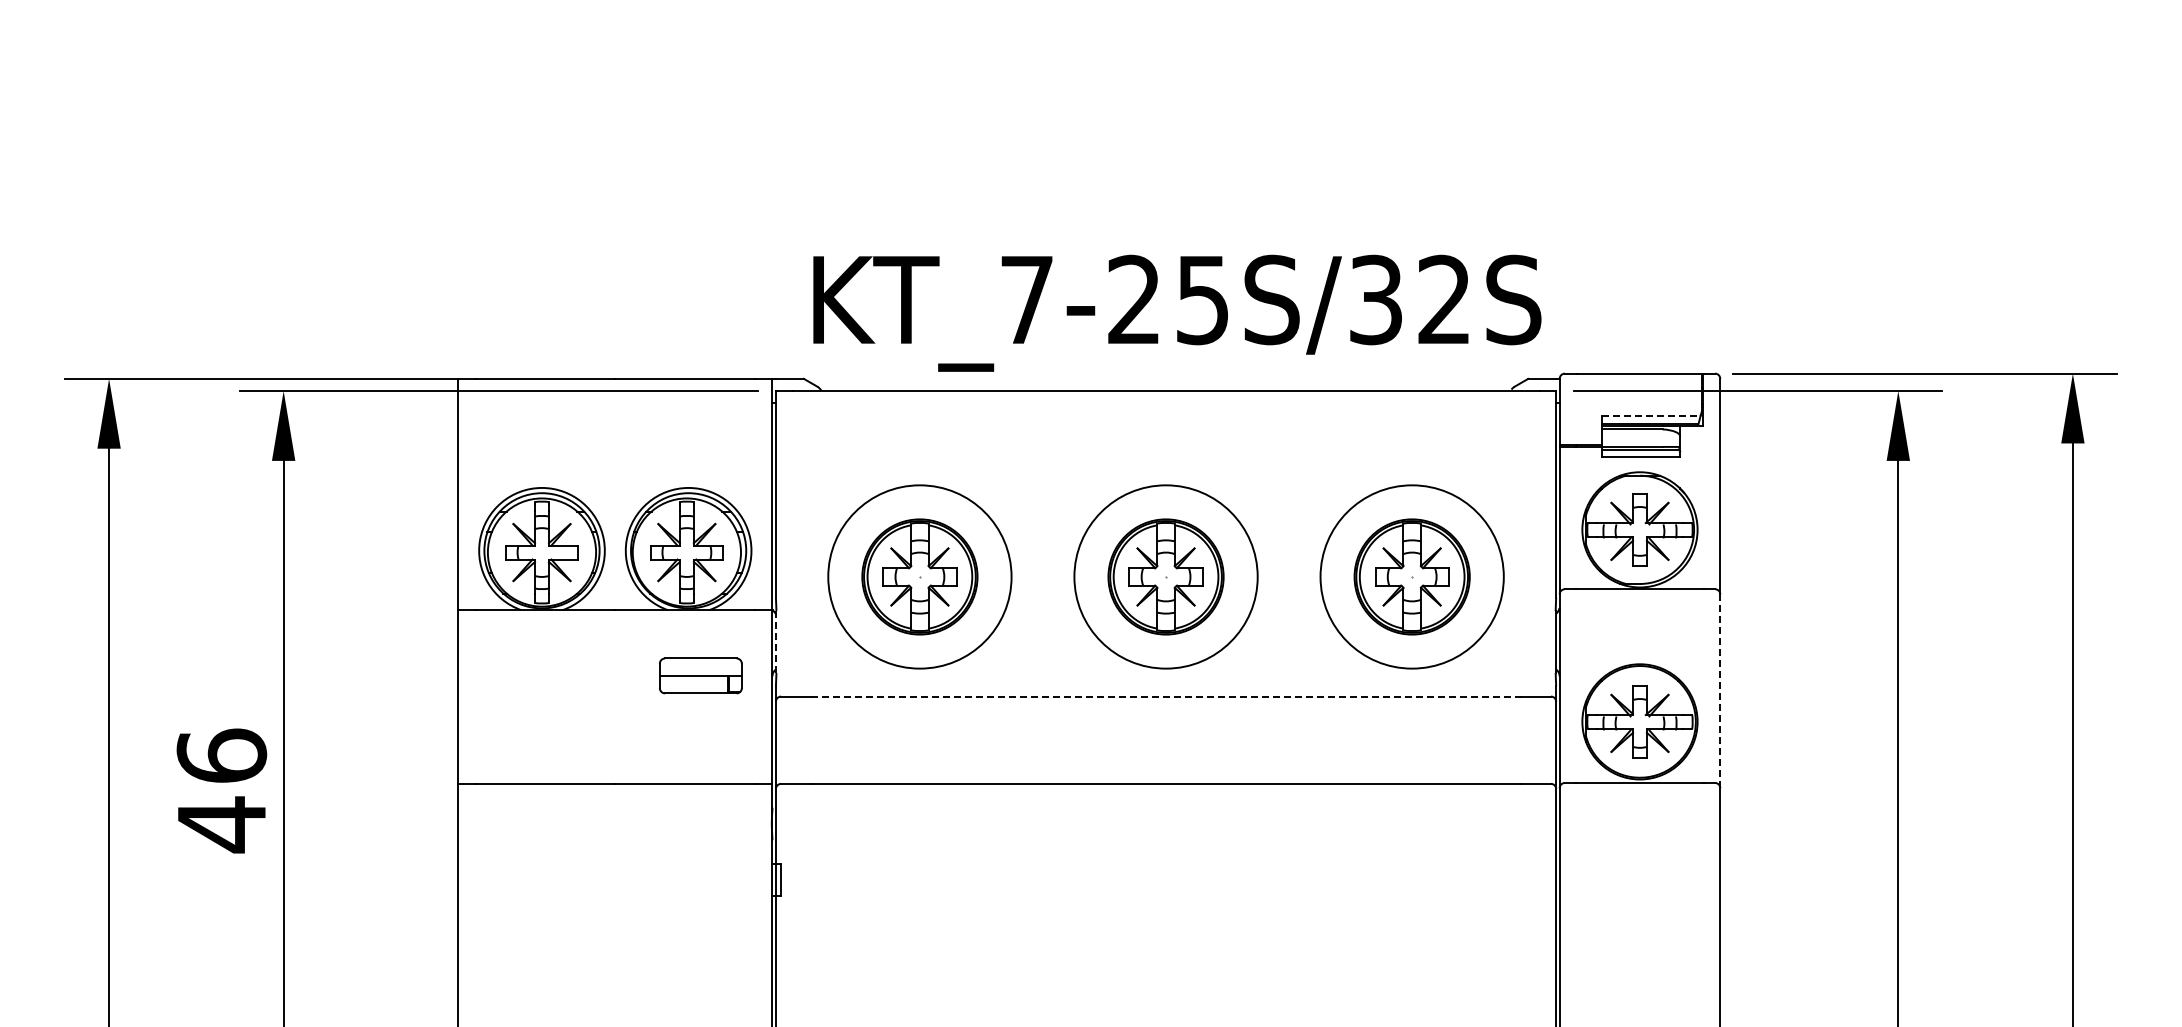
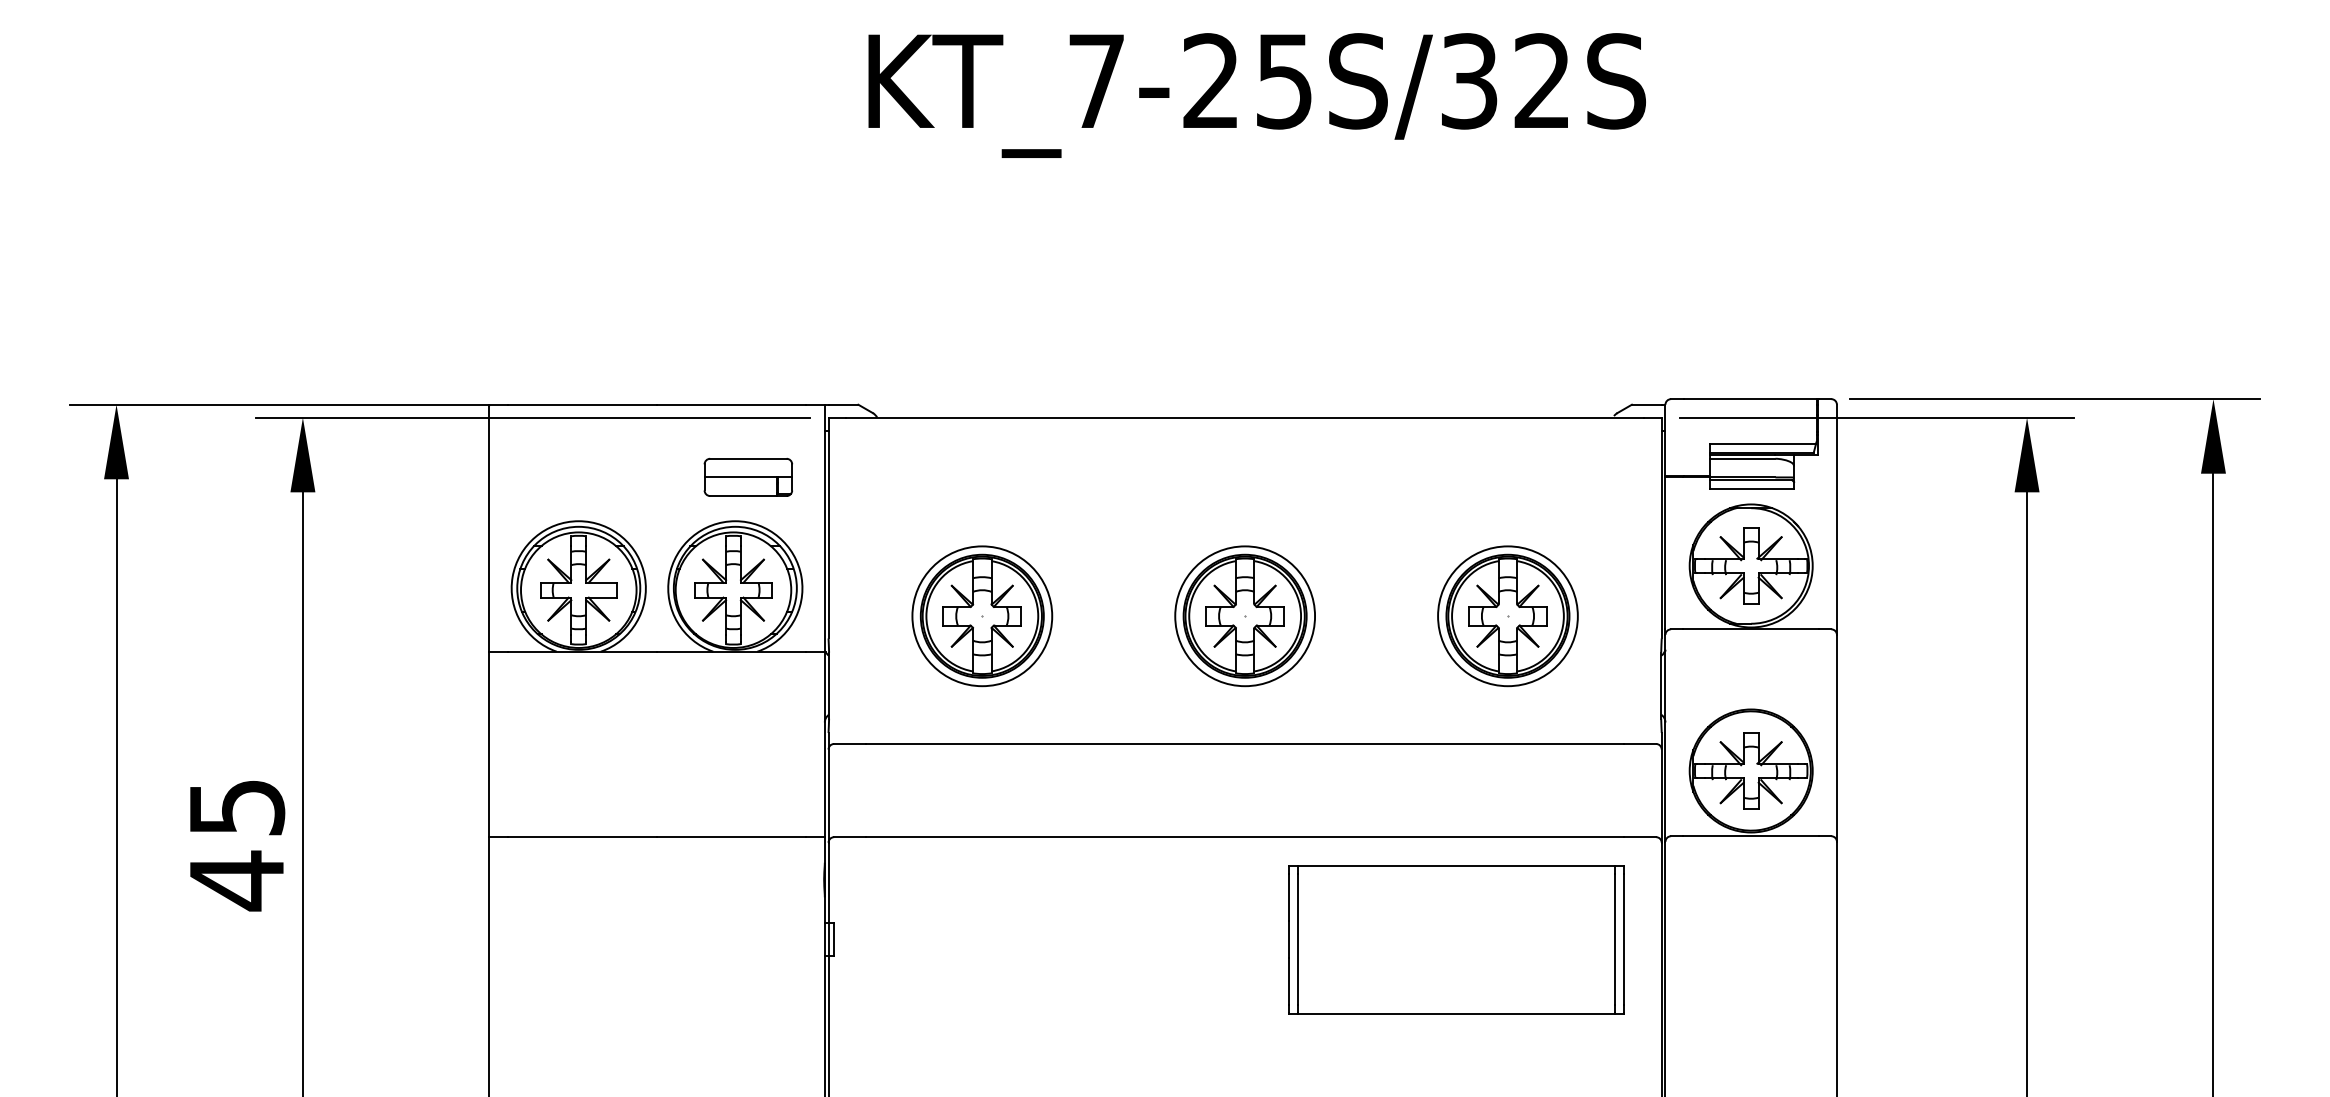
text: (1177, 312) -> (1257, 94), moved
line: (1651, 415) -> (1763, 443), dashed -> solid
circle: (919, 576) -> (981, 615), size x0.71
circle: (1165, 576) -> (1244, 615), size x0.71
circle: (1411, 576) -> (1507, 615), size x0.71
line: (776, 642) -> (829, 686), dashed -> solid
part: (700, 675) -> (748, 476), moved
line: (1720, 691) -> (1837, 738), dashed -> solid
line: (1166, 696) -> (1245, 743), dashed -> solid
text: (221, 755) -> (236, 806), 46 -> 45
part: (1363, 879) -> (1455, 939), added

